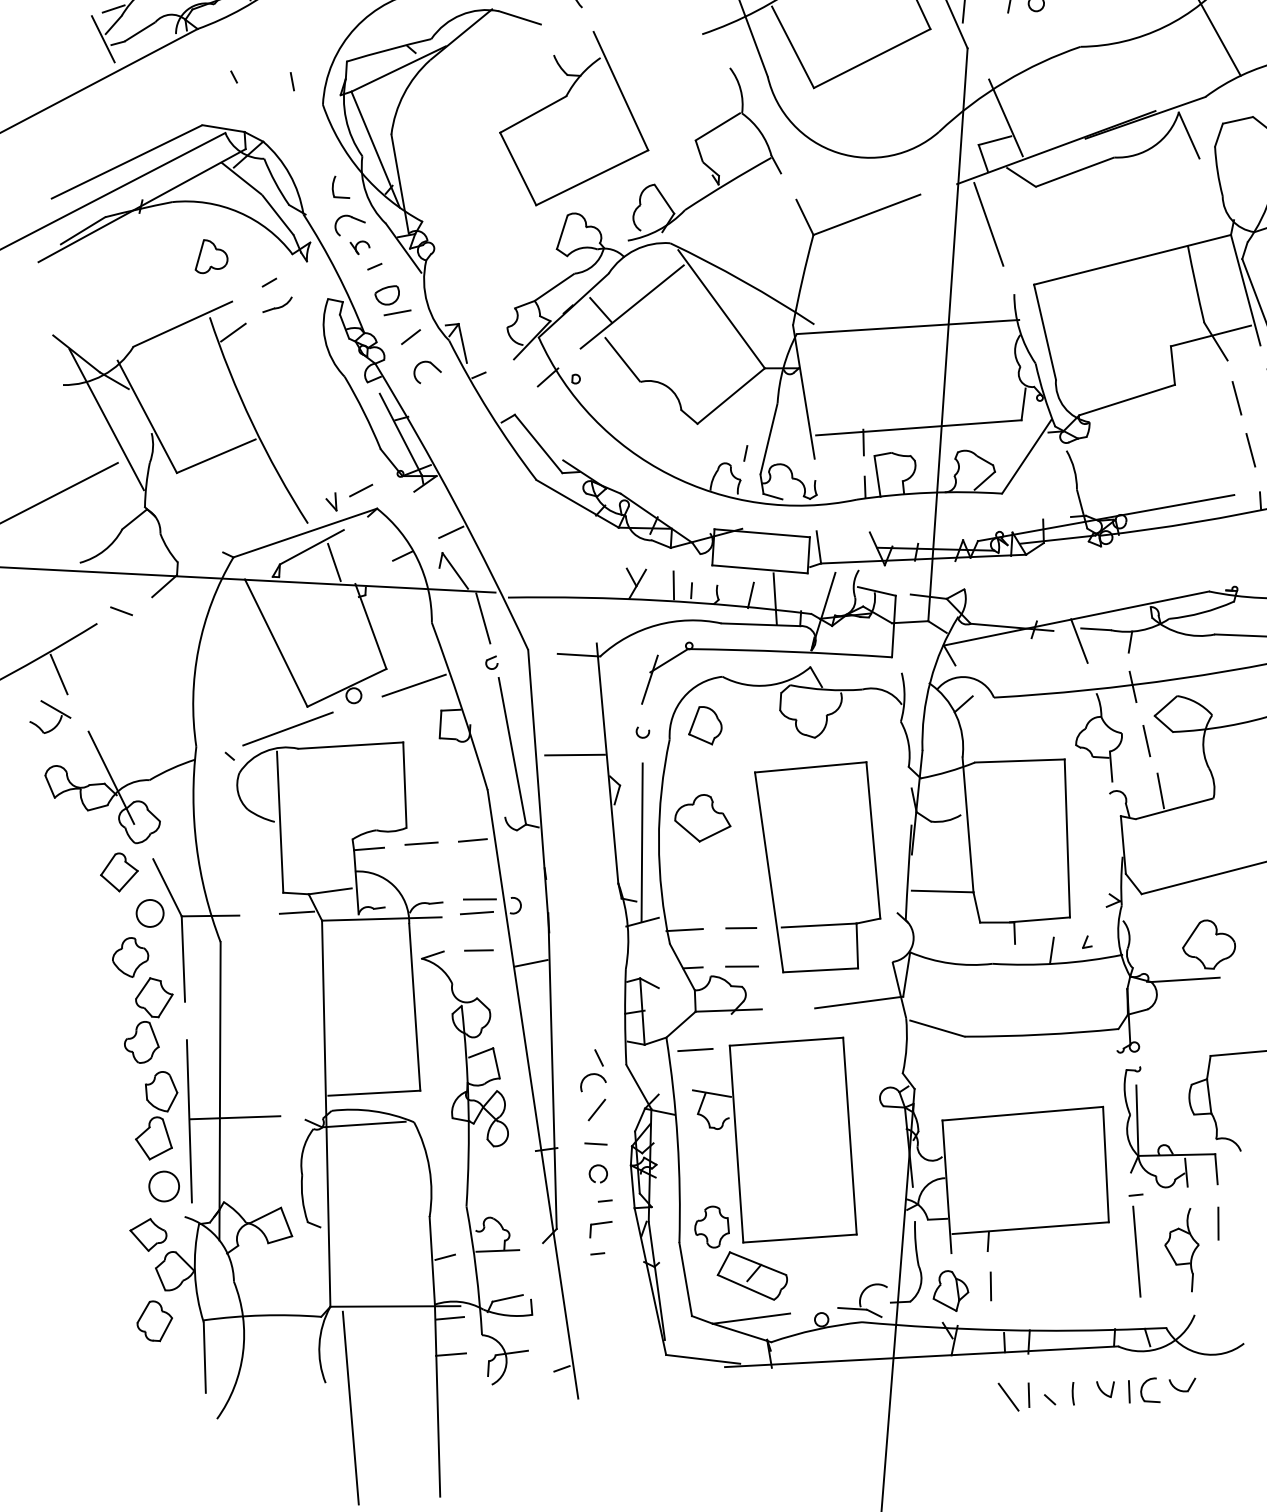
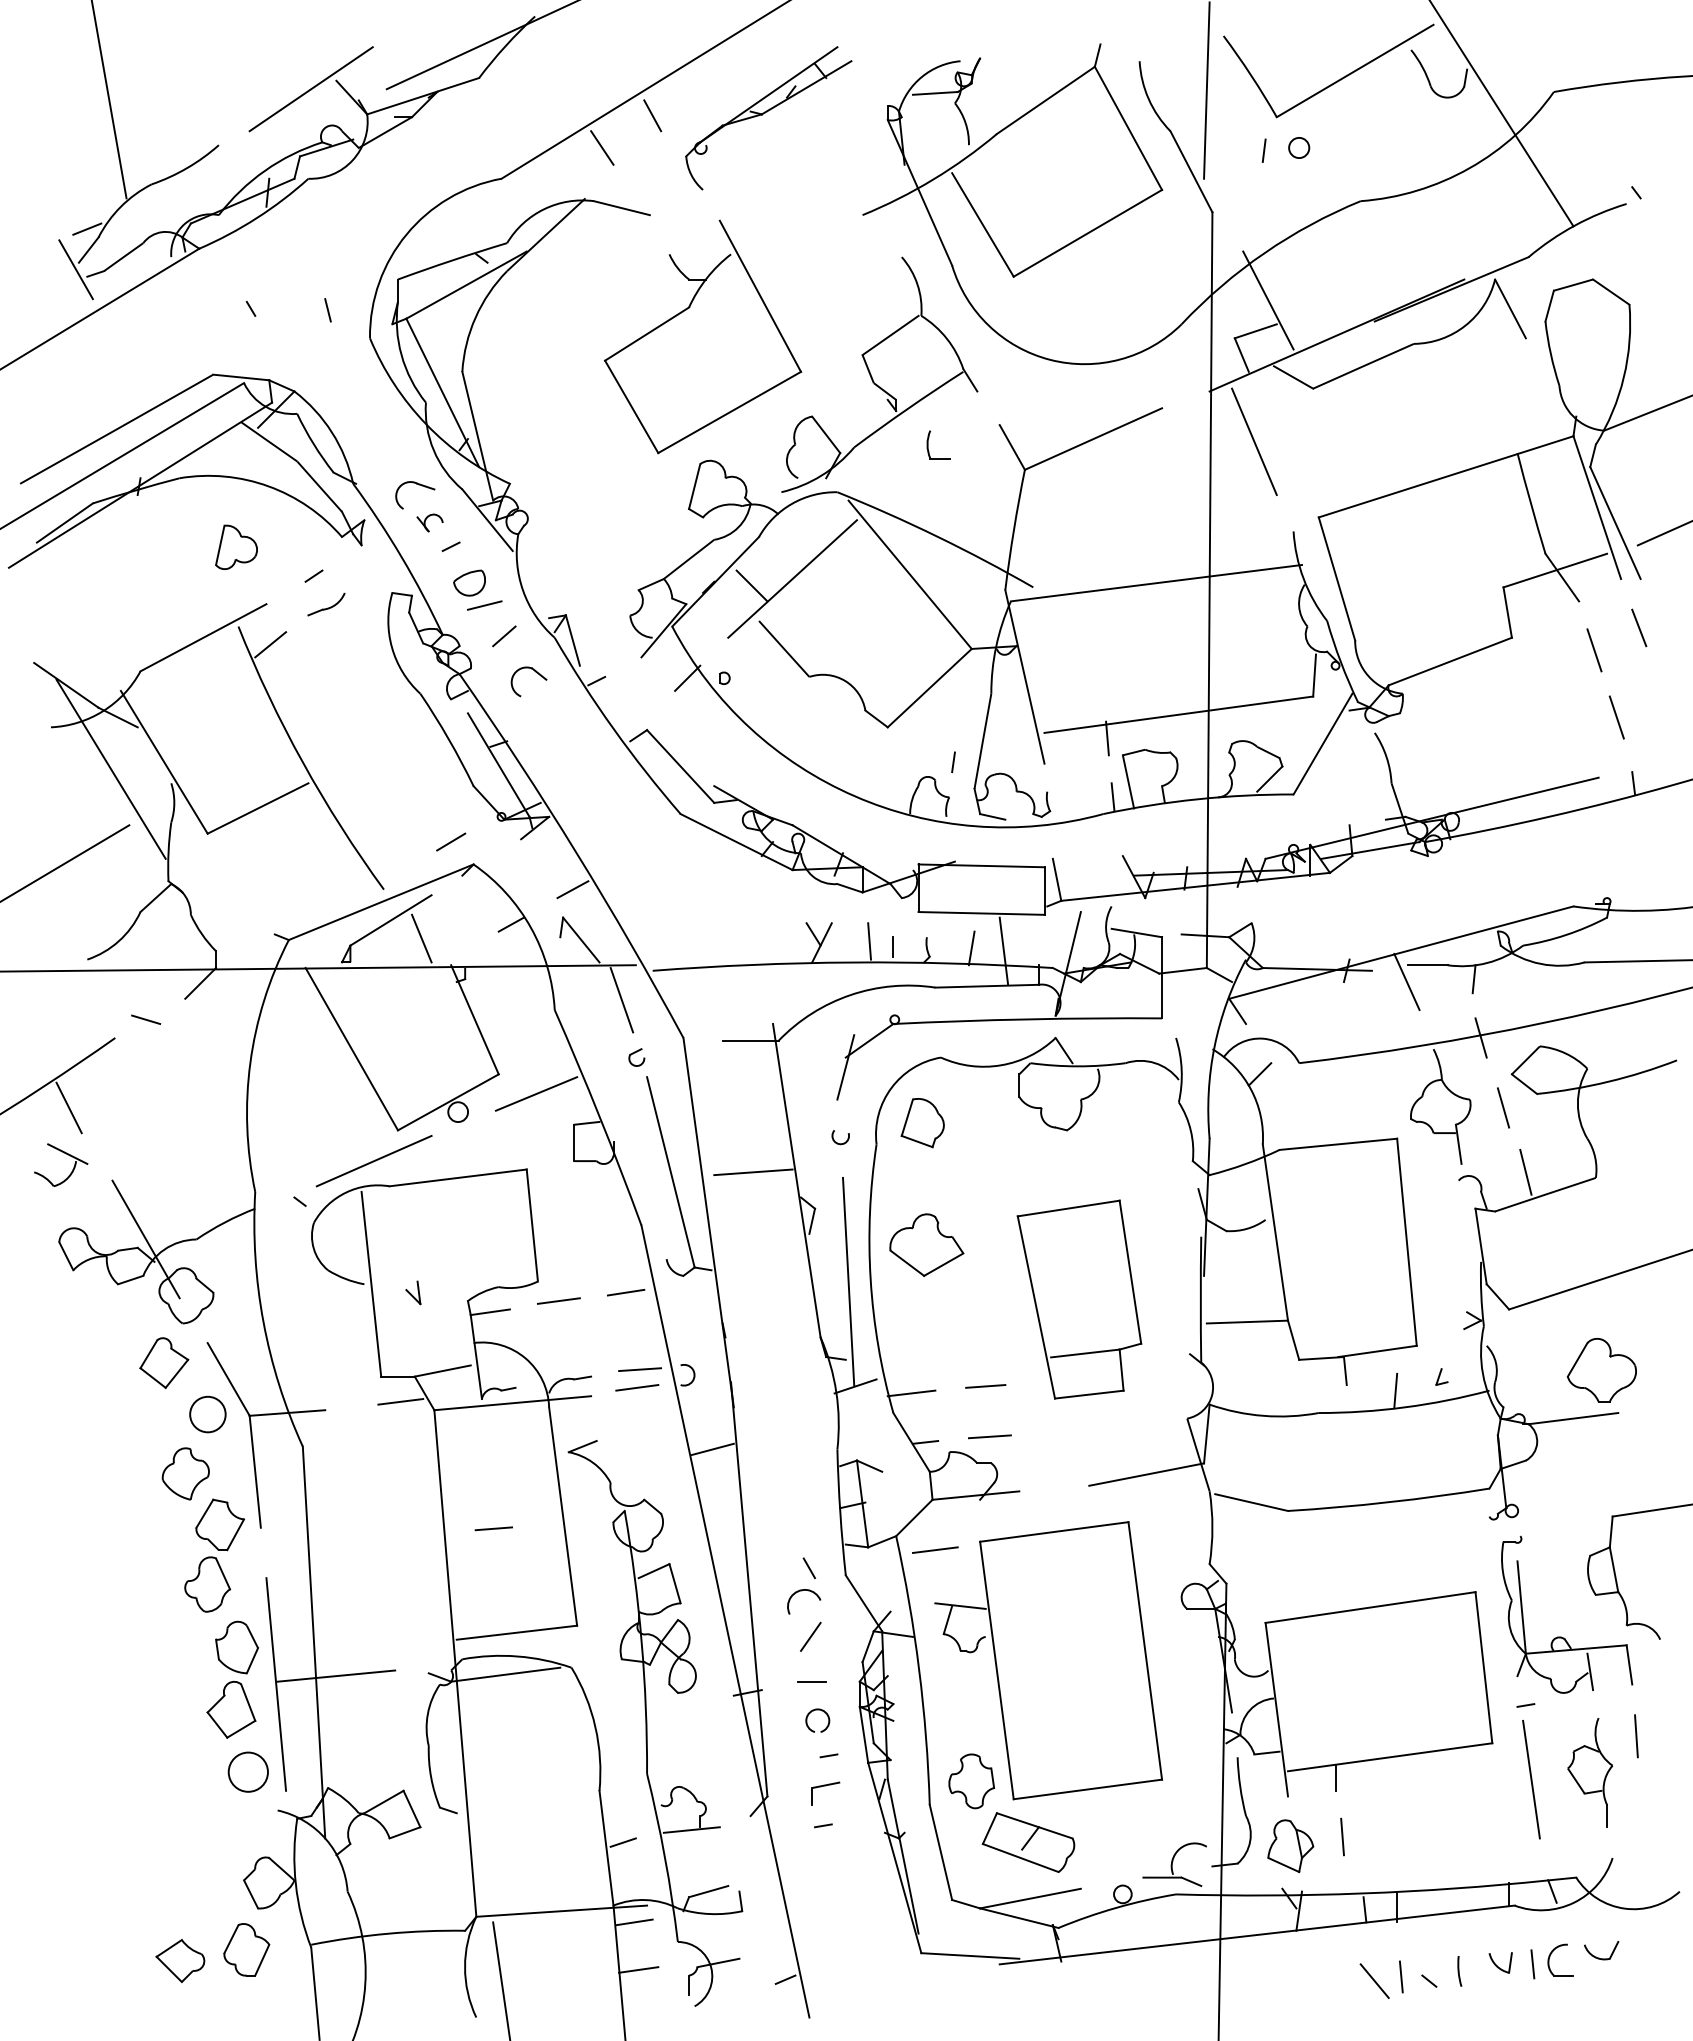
part: (333, 186) -> (928, 444), moved
part: (331, 501) -> (413, 1292), moved
part: (816, 866) -> (1079, 1299), size x0.7
line: (478, 950) -> (493, 1528), moved
part: (148, 1234) -> (180, 1960), moved

